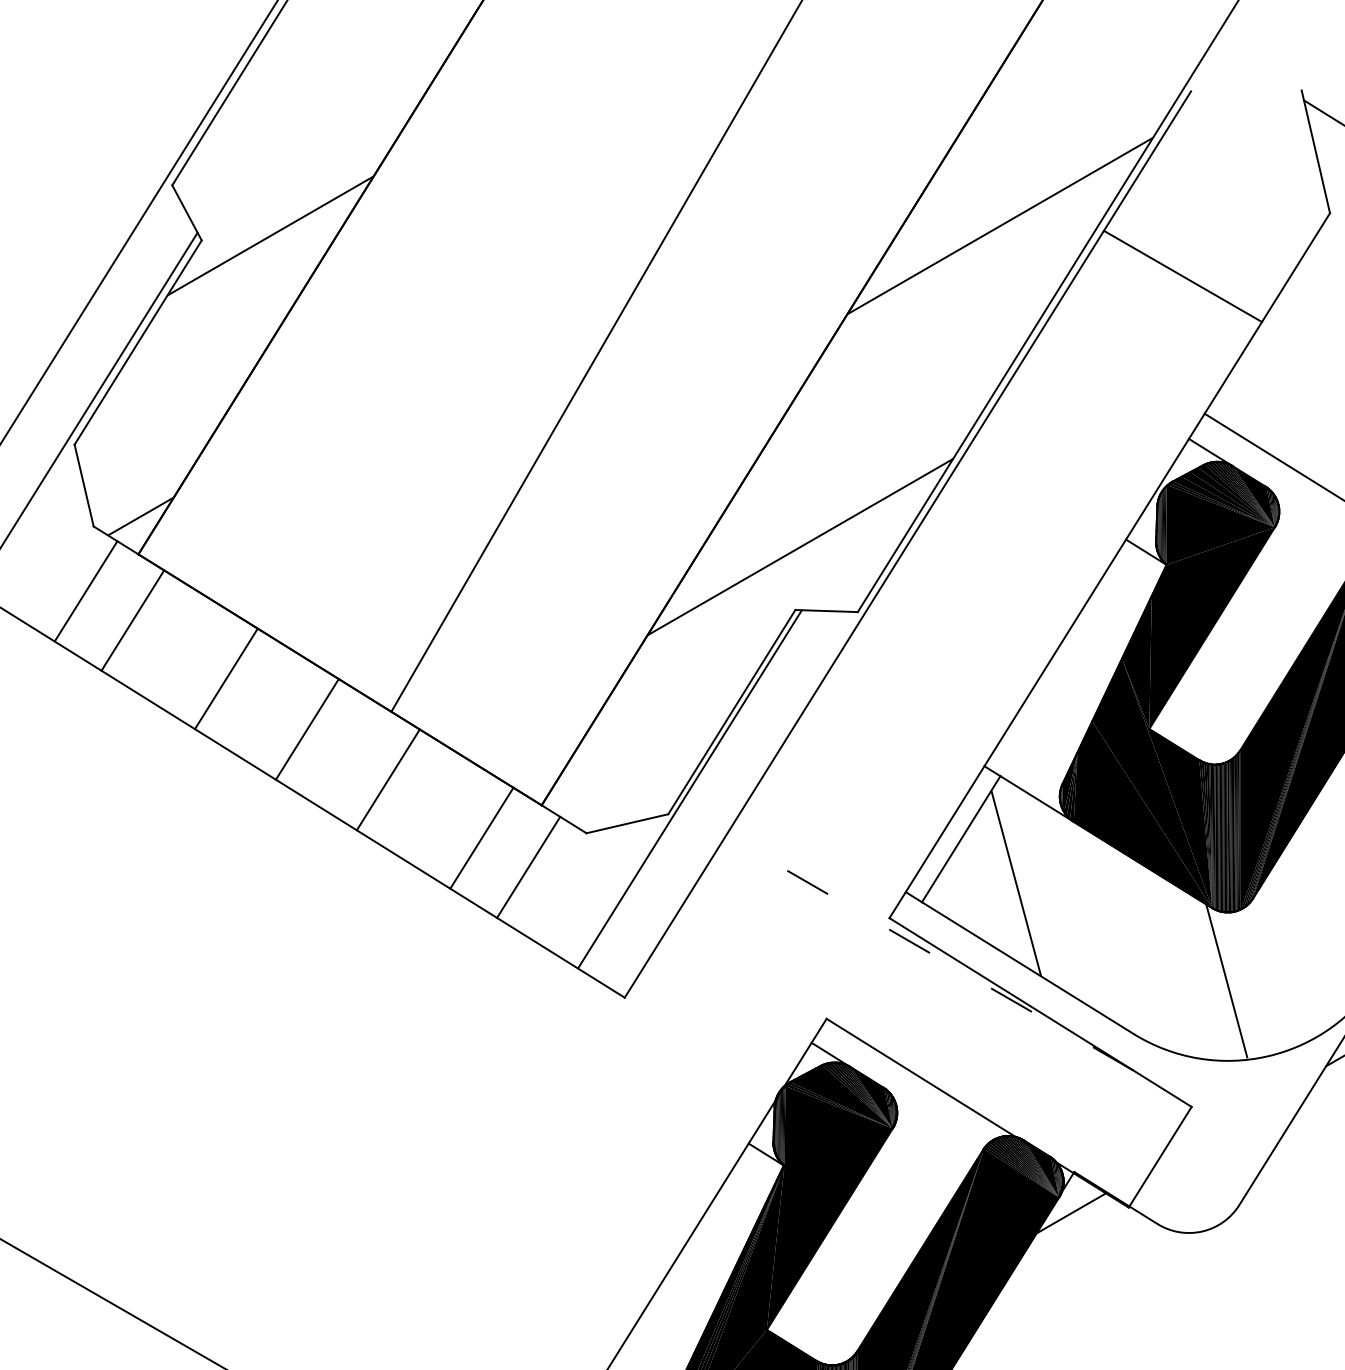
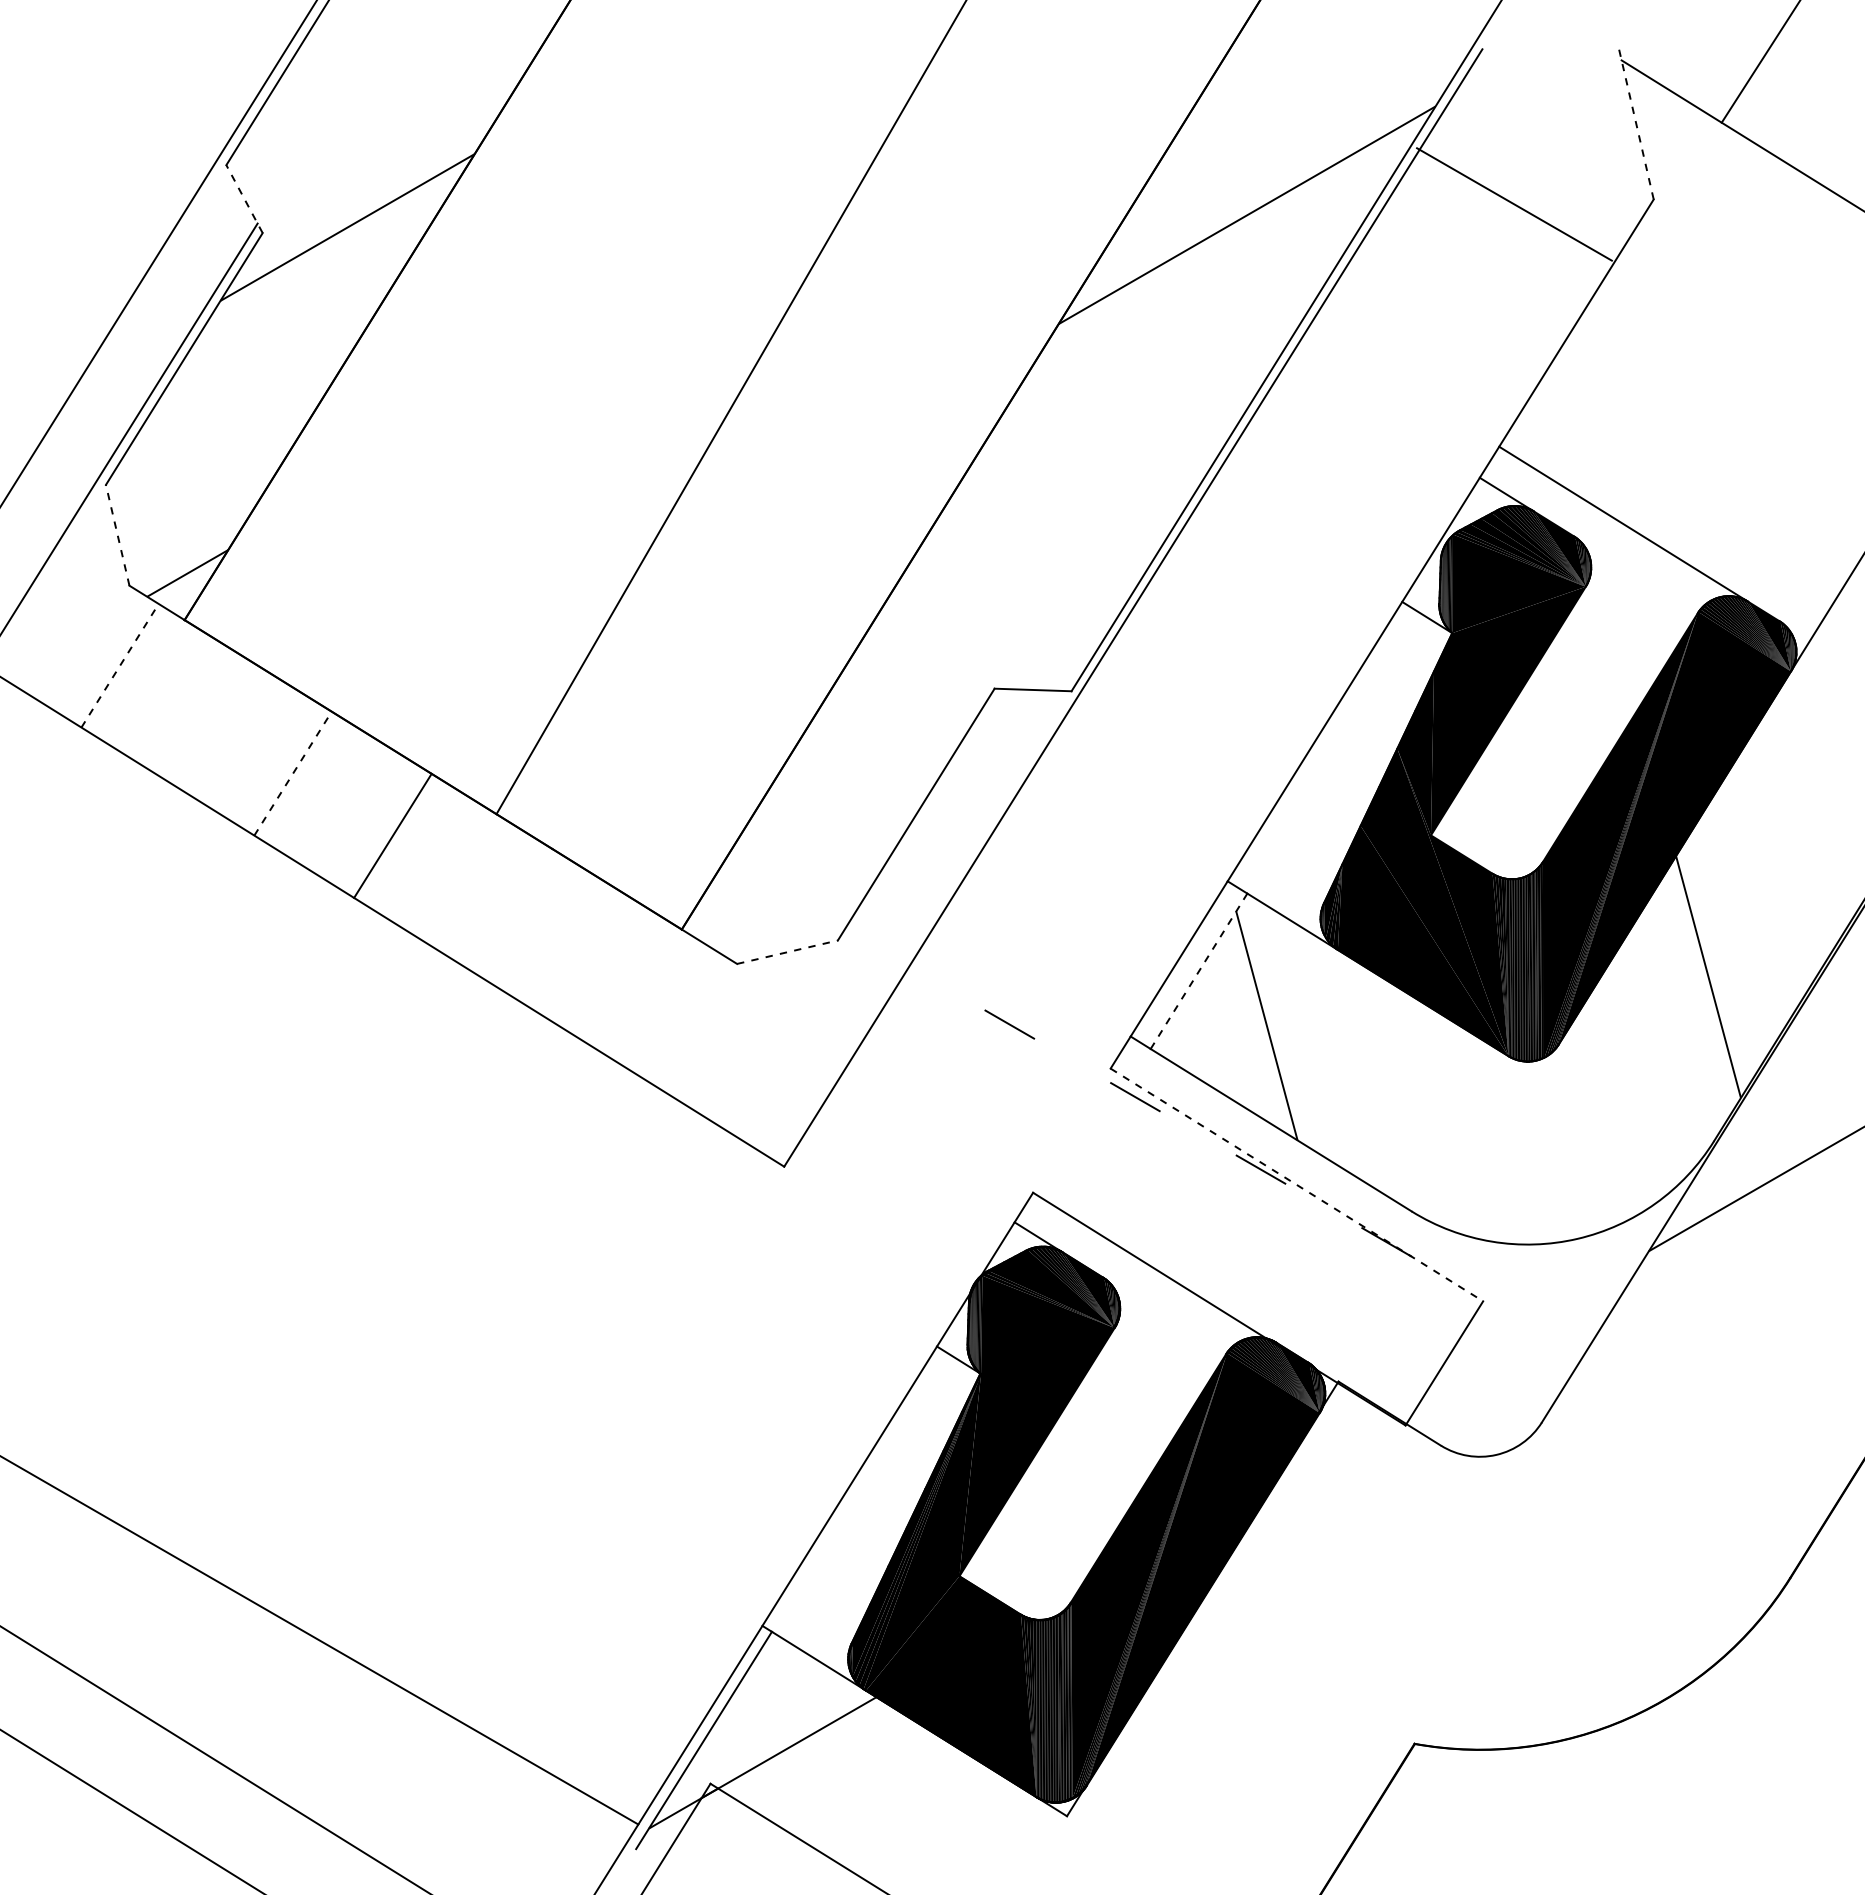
line: (1316, 151) -> (1636, 123), solid -> dashed
line: (186, 213) -> (244, 199), solid -> dashed
line: (1183, 276) -> (1514, 204), moved
line: (83, 485) -> (117, 535), solid -> dashed
line: (800, 546) -> (1000, 610), removed
line: (86, 591) -> (120, 665), solid -> dashed
line: (132, 620) -> (177, 701), removed
line: (226, 678) -> (293, 773), solid -> dashed
line: (388, 780) -> (492, 898), removed
line: (689, 789) -> (864, 909), removed
line: (627, 823) -> (787, 952), solid -> dashed
line: (481, 837) -> (607, 969), removed
line: (961, 839) -> (1199, 971), solid -> dashed
line: (528, 866) -> (665, 1005), removed
line: (1226, 981) -> (1526, 1146), removed
line: (1040, 1012) -> (1296, 1184), solid -> dashed
line: (1071, 1213) -> (1334, 1432), removed

